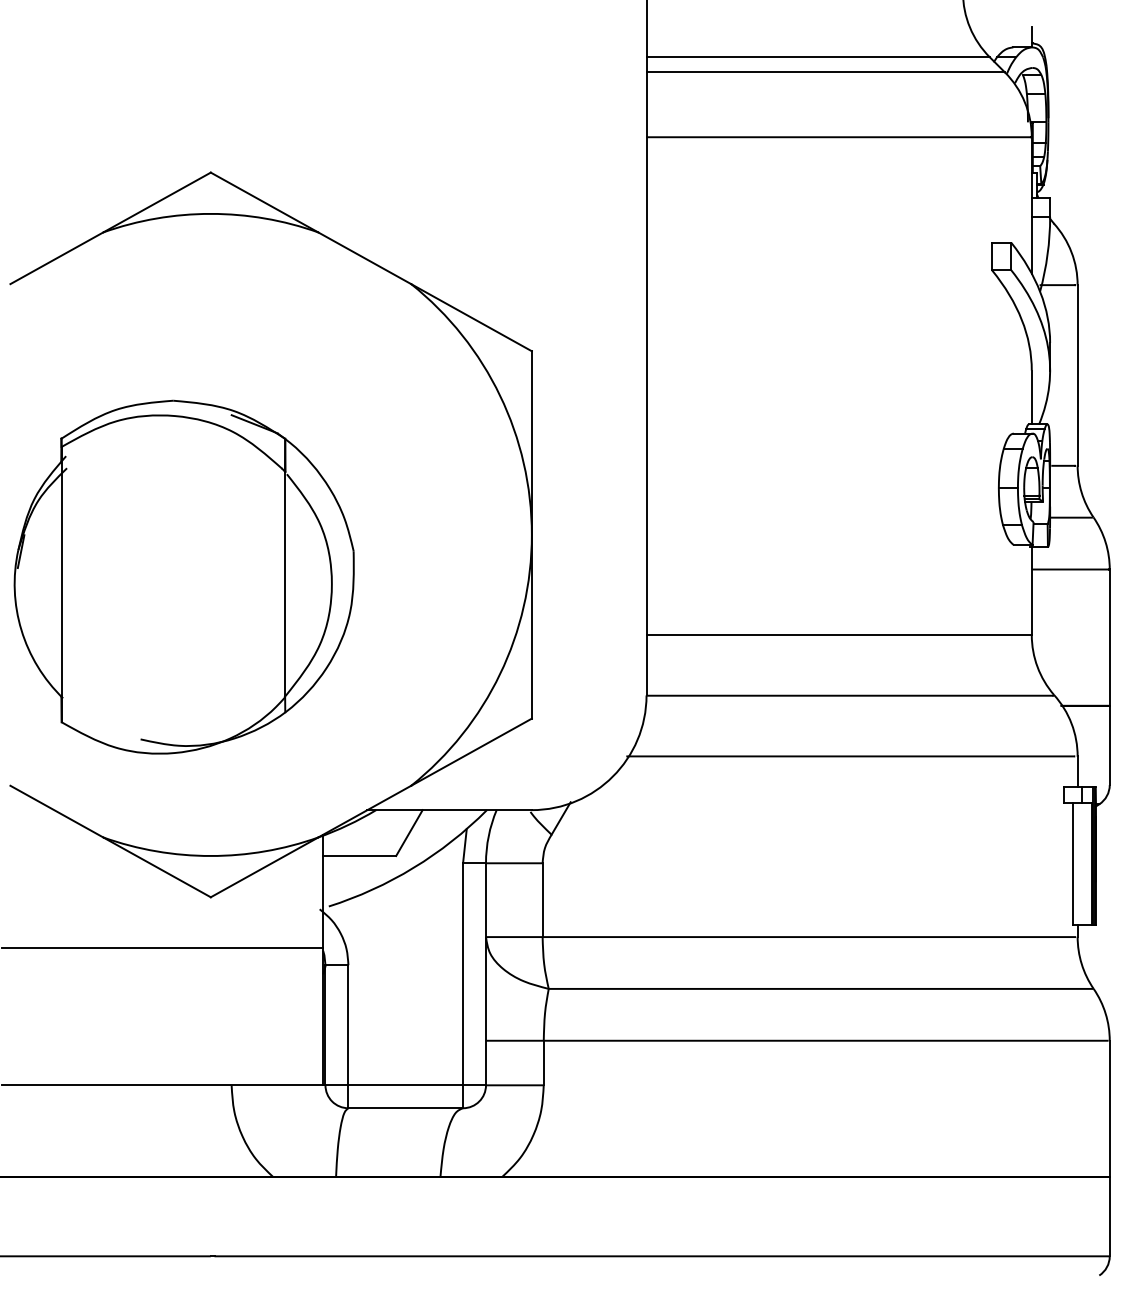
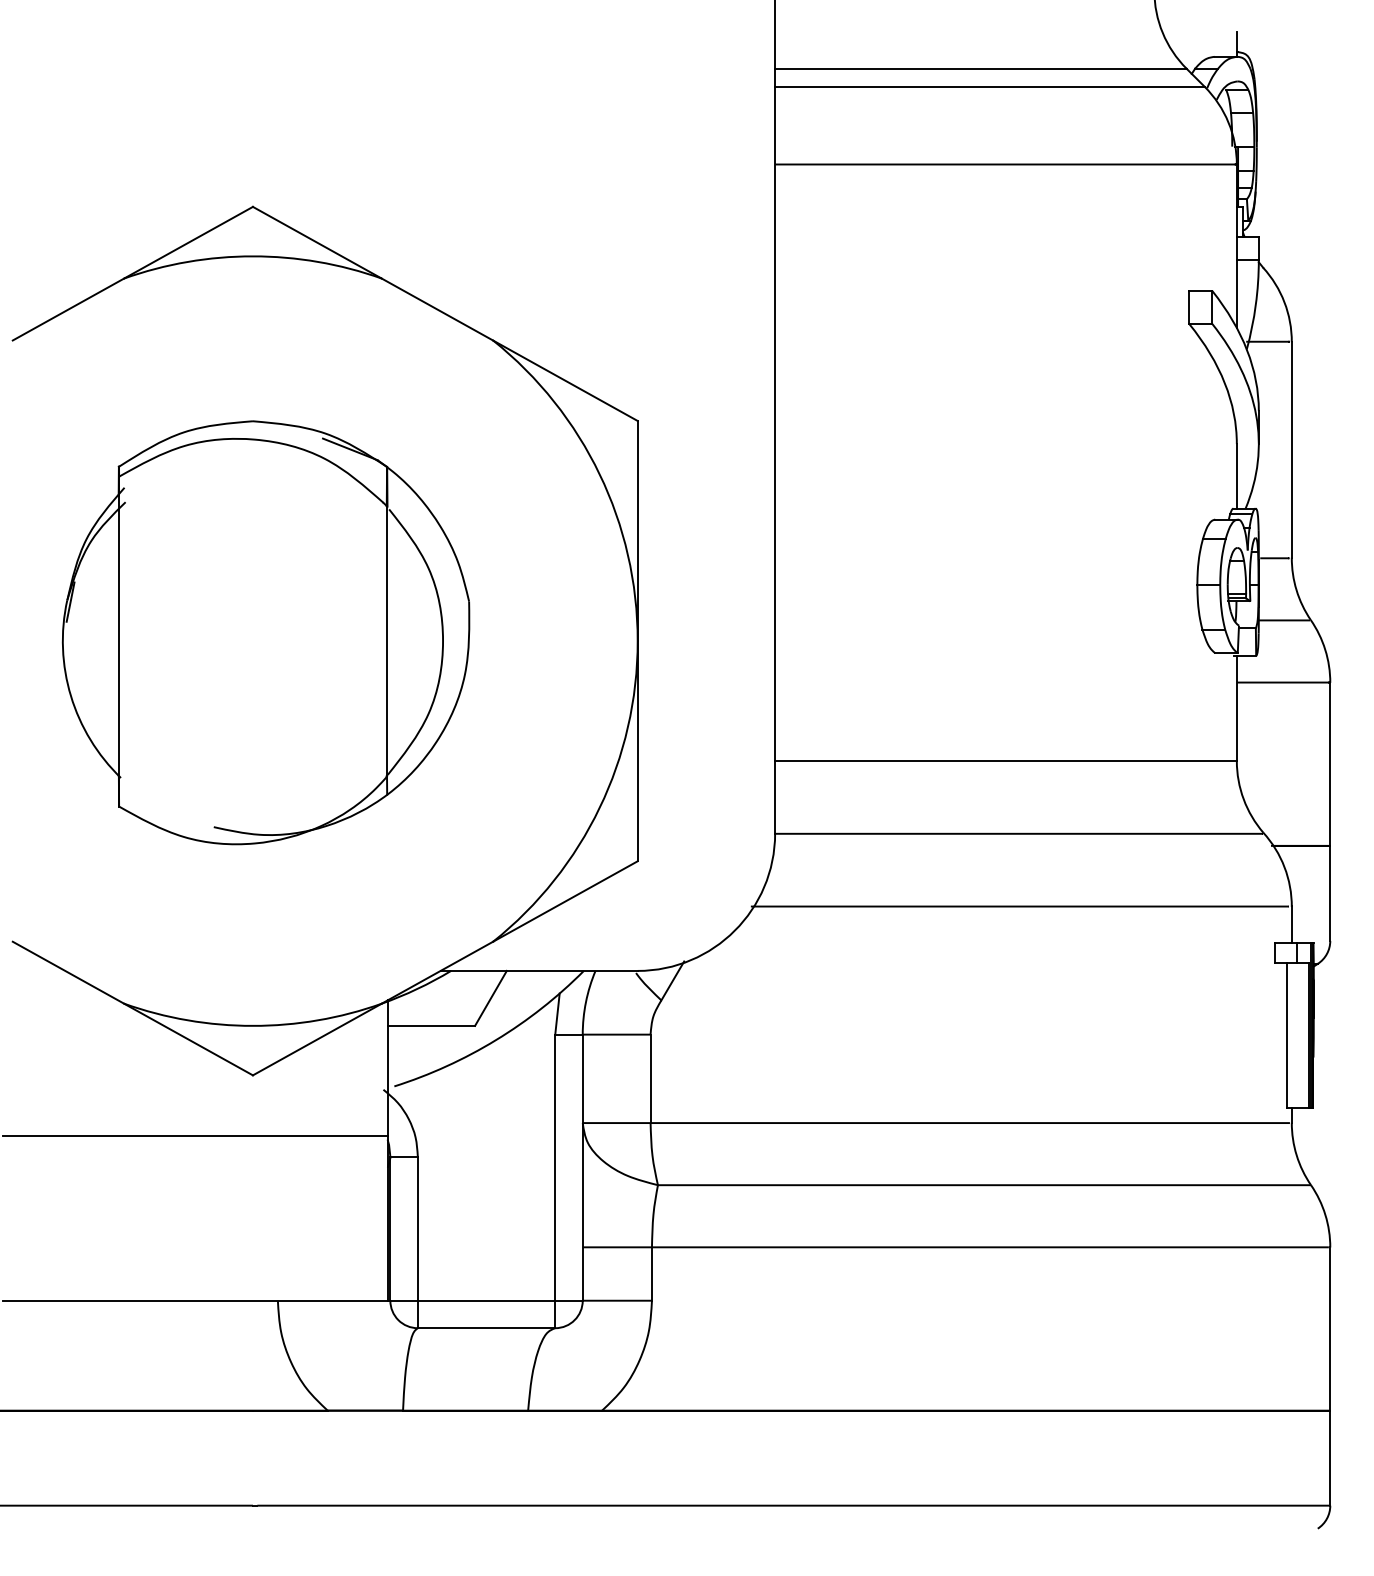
part: (183, 576) -> (265, 632), moved

